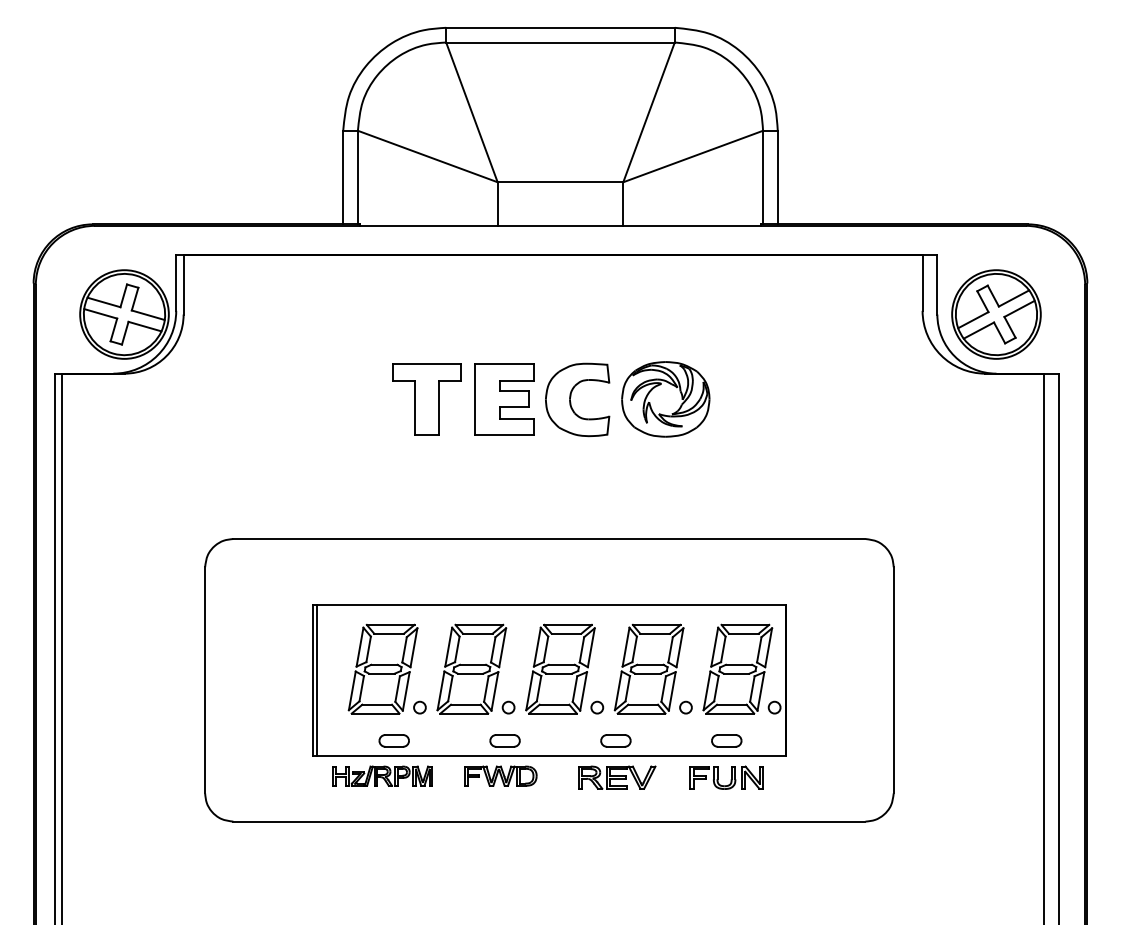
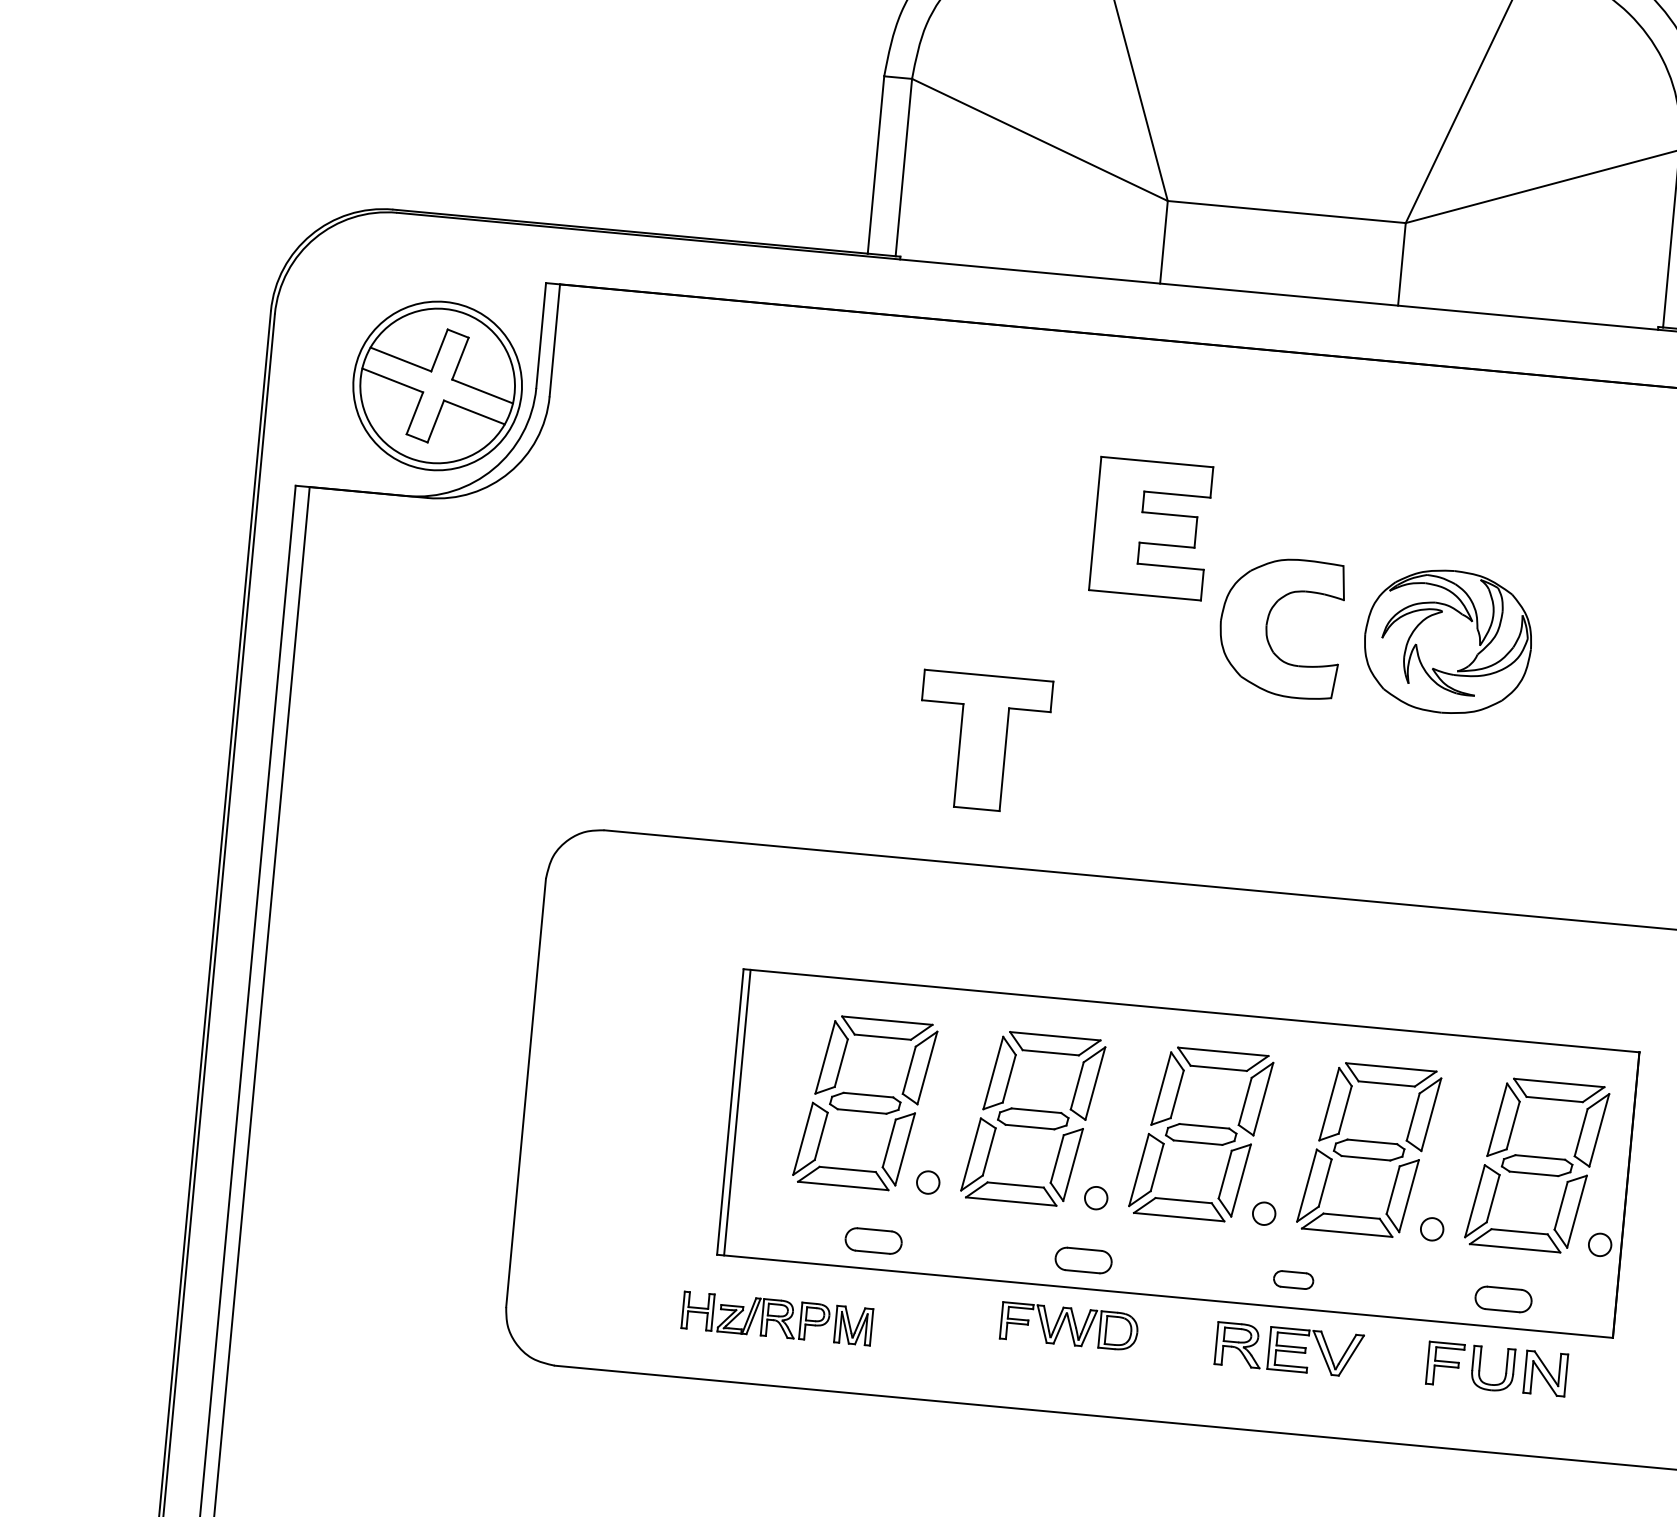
part: (426, 399) -> (981, 742), moved
part: (504, 399) -> (1150, 528), moved
part: (615, 740) -> (1292, 1279), size x0.7
part: (382, 775) -> (777, 1317), moved

